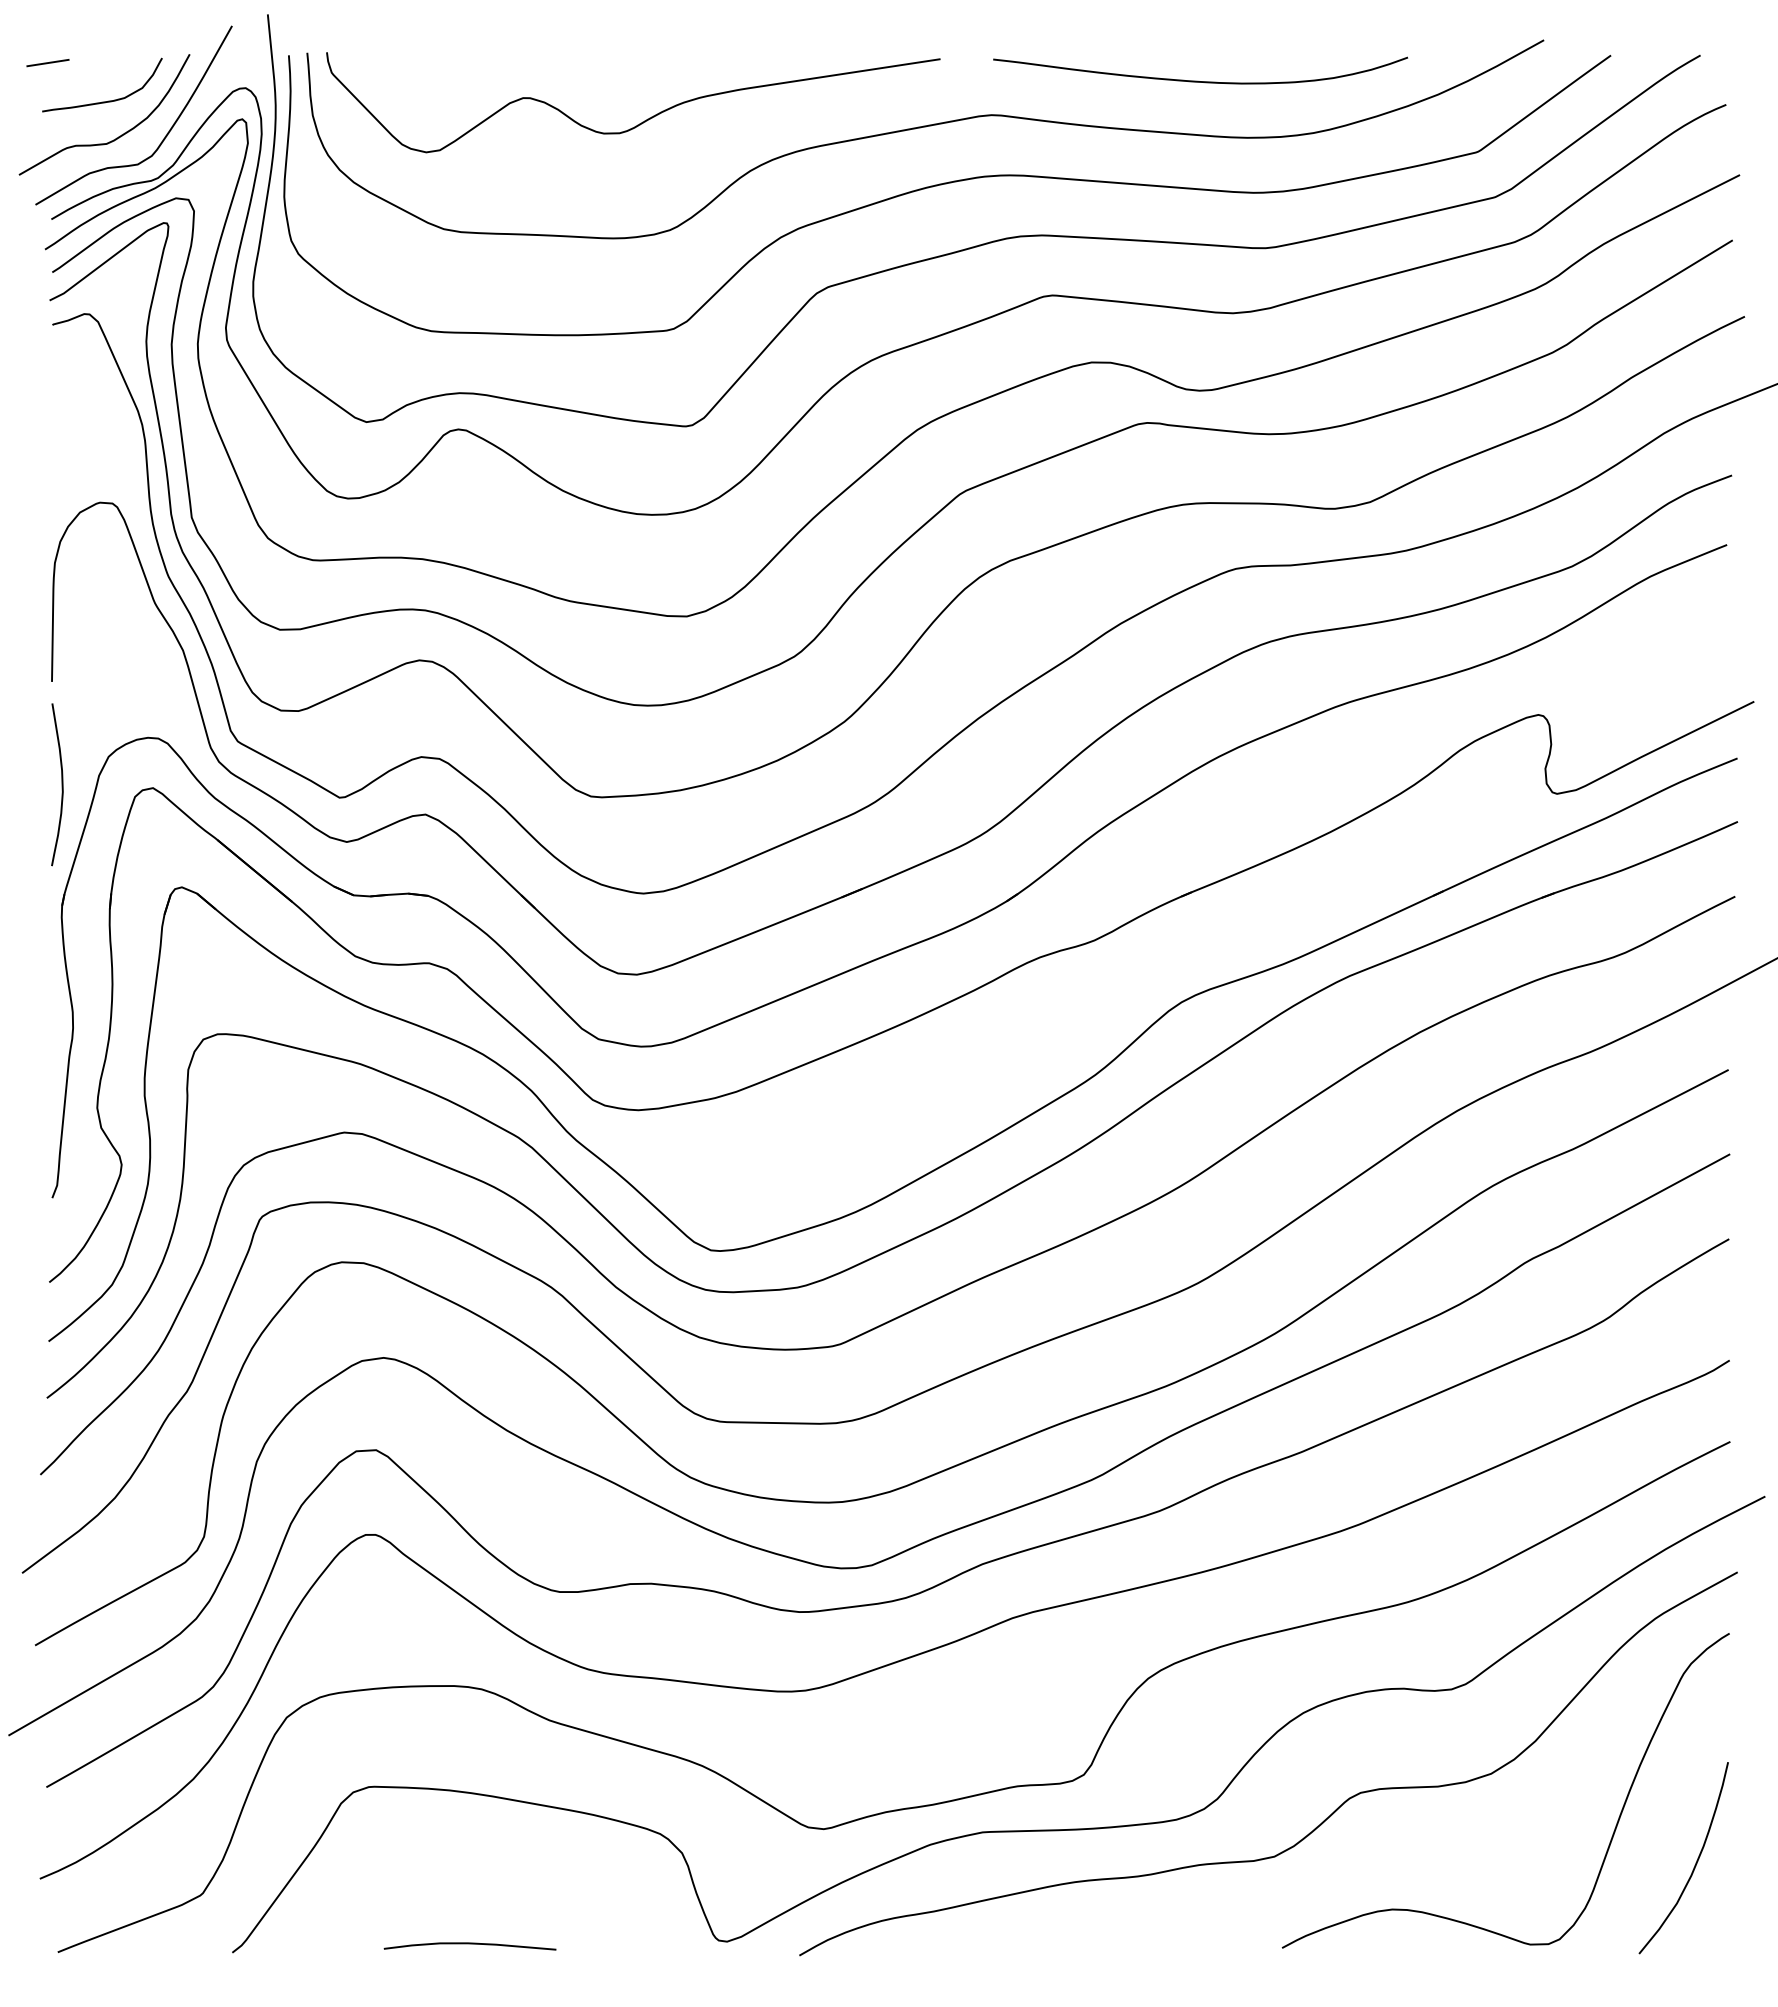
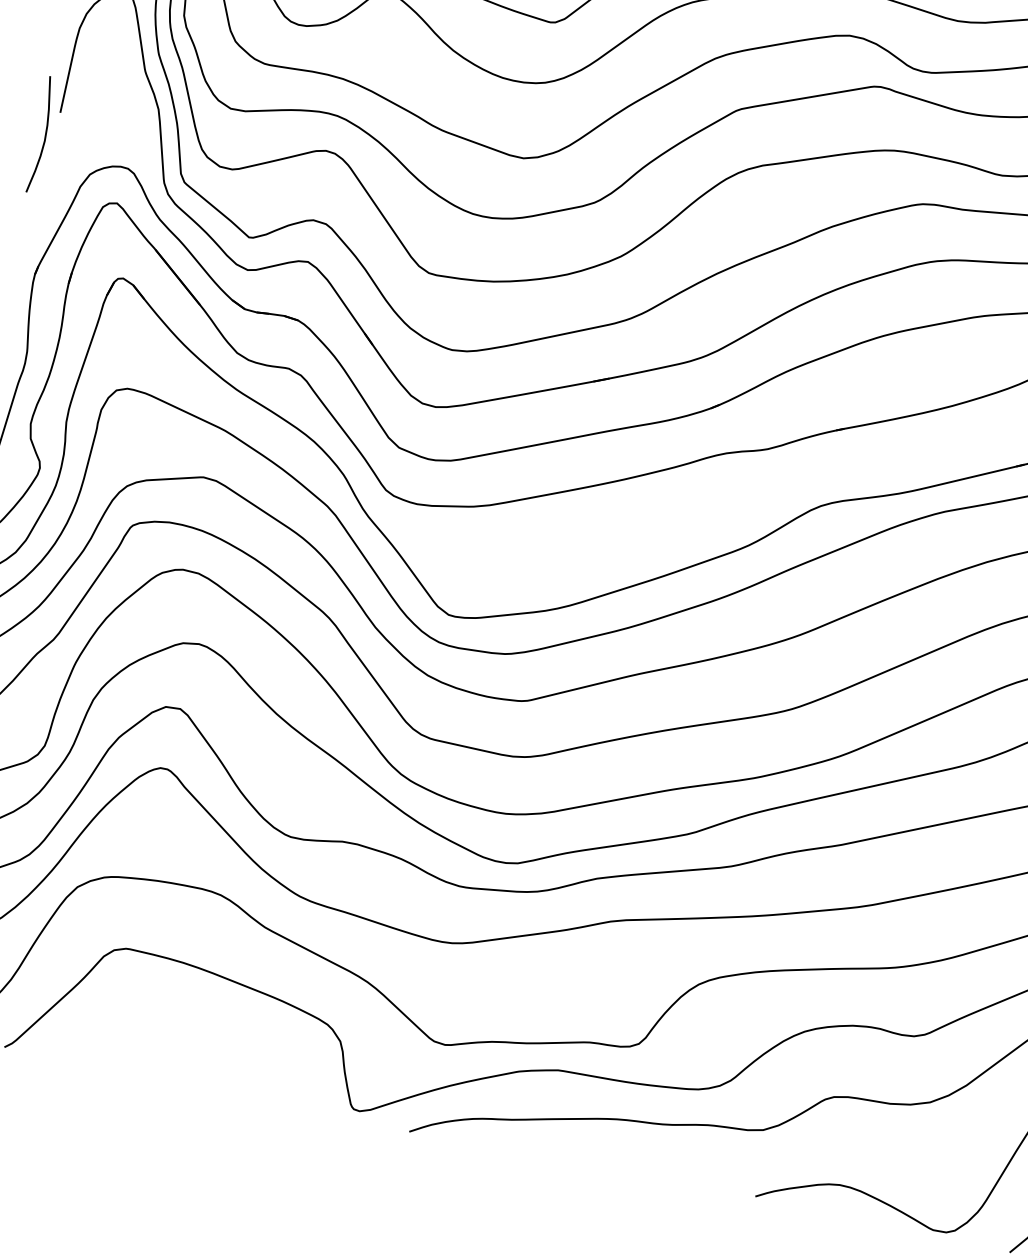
curve: (61, 784) -> (44, 135), moved
curve: (469, 1944) -> (175, 1075), removed

